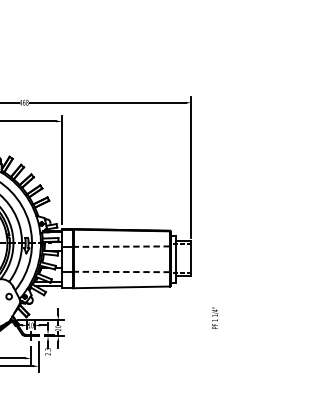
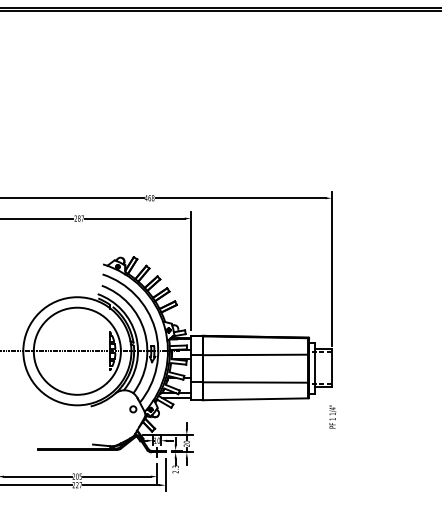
line: (121, 246) -> (255, 354), dashed -> solid
line: (121, 271) -> (255, 382), dashed -> solid
text: (215, 317) -> (332, 416), moved

